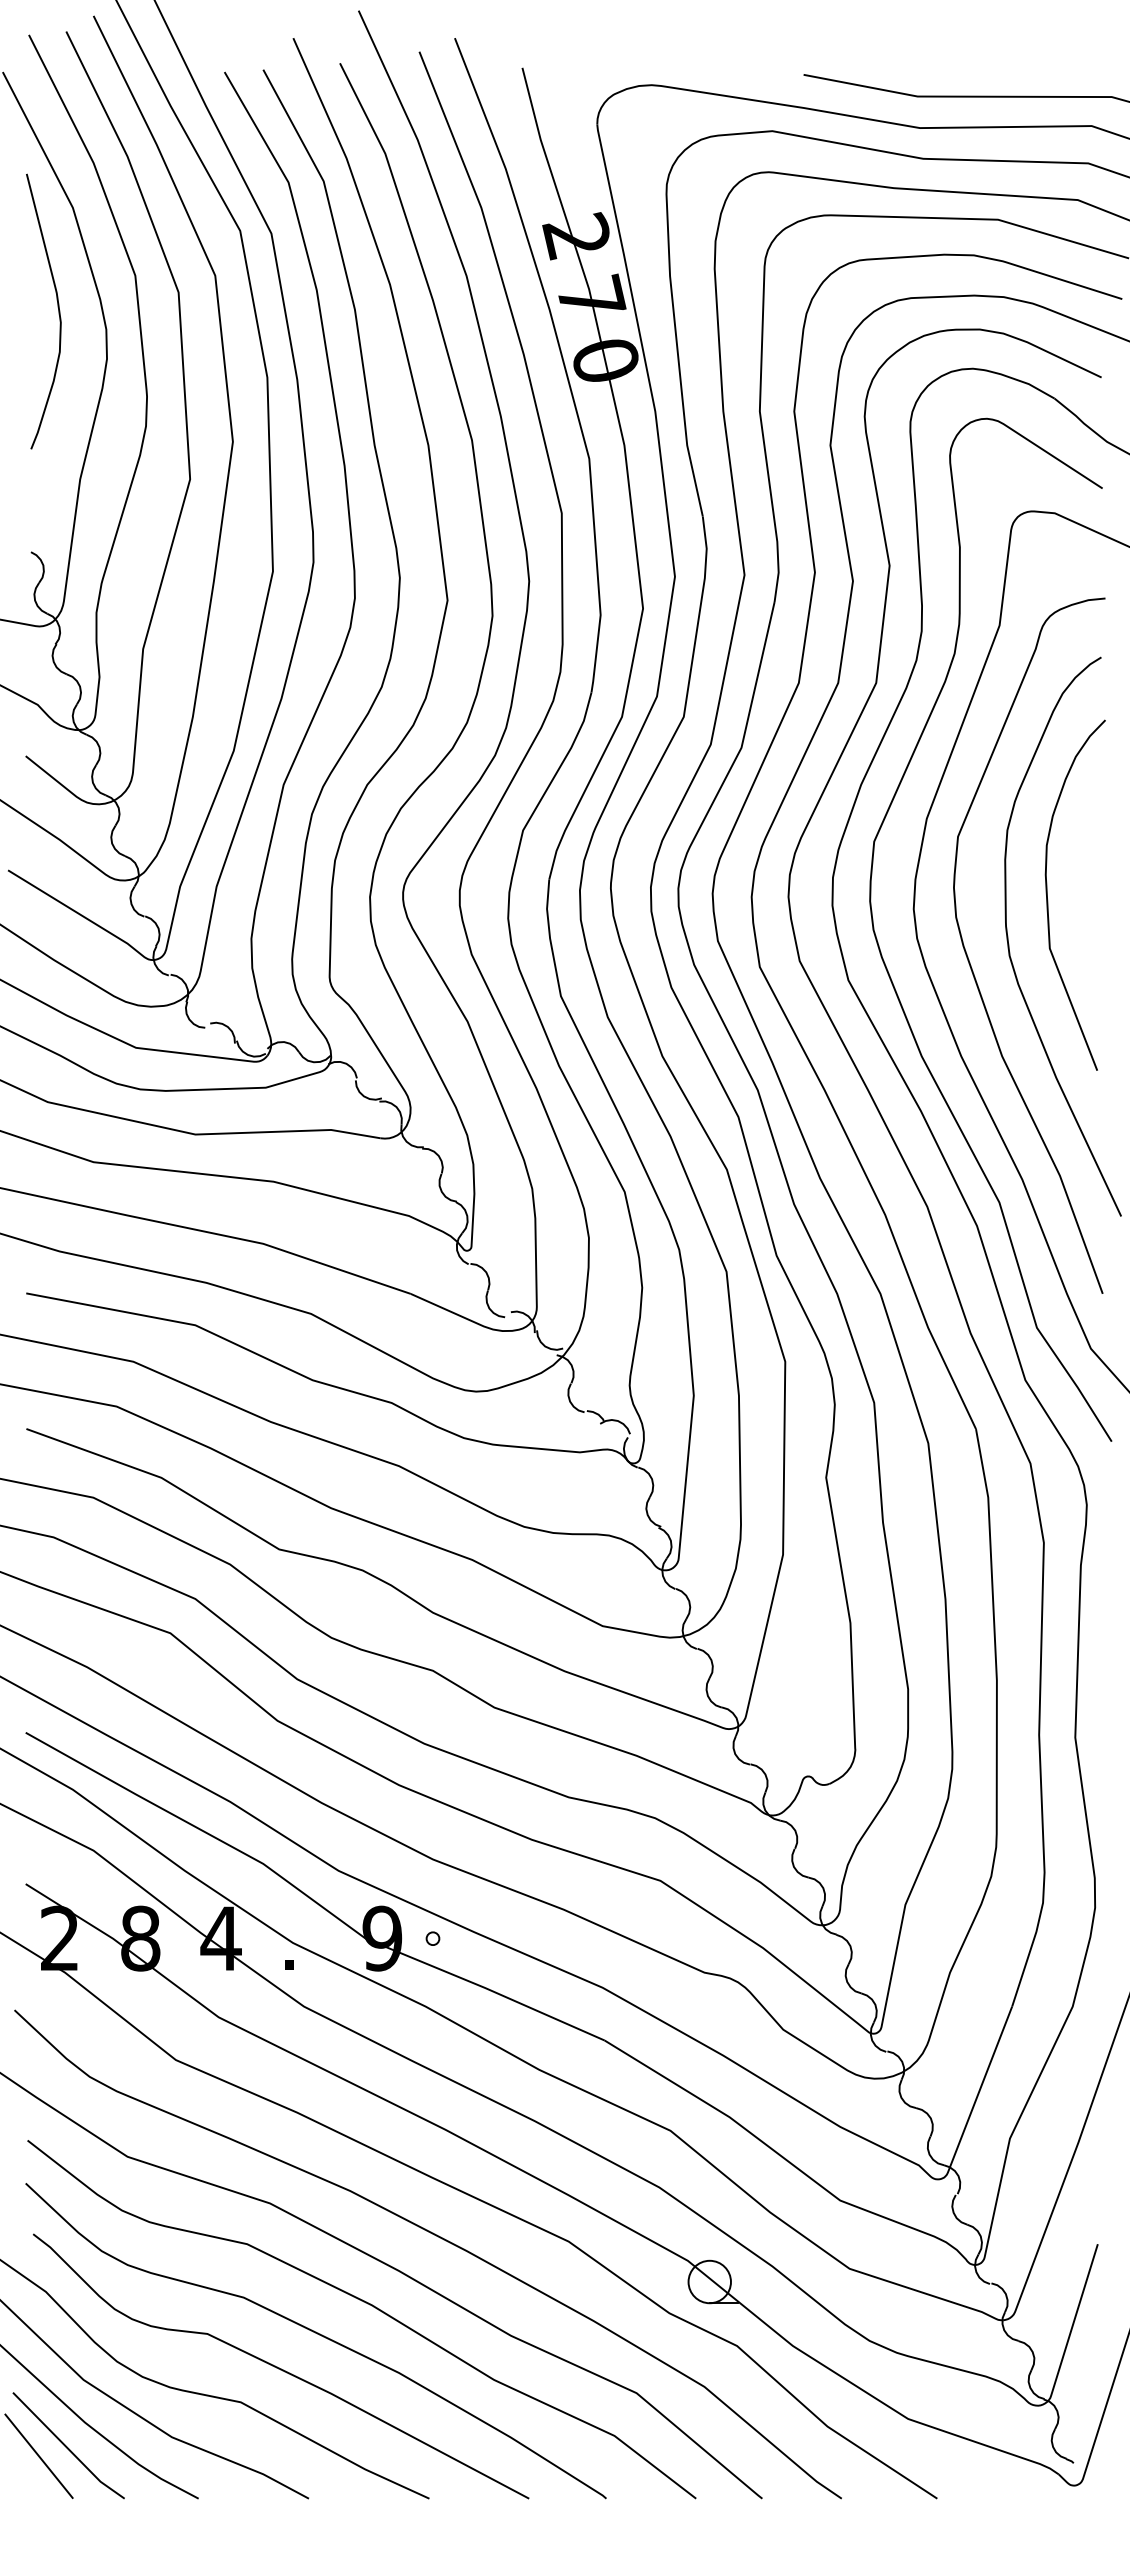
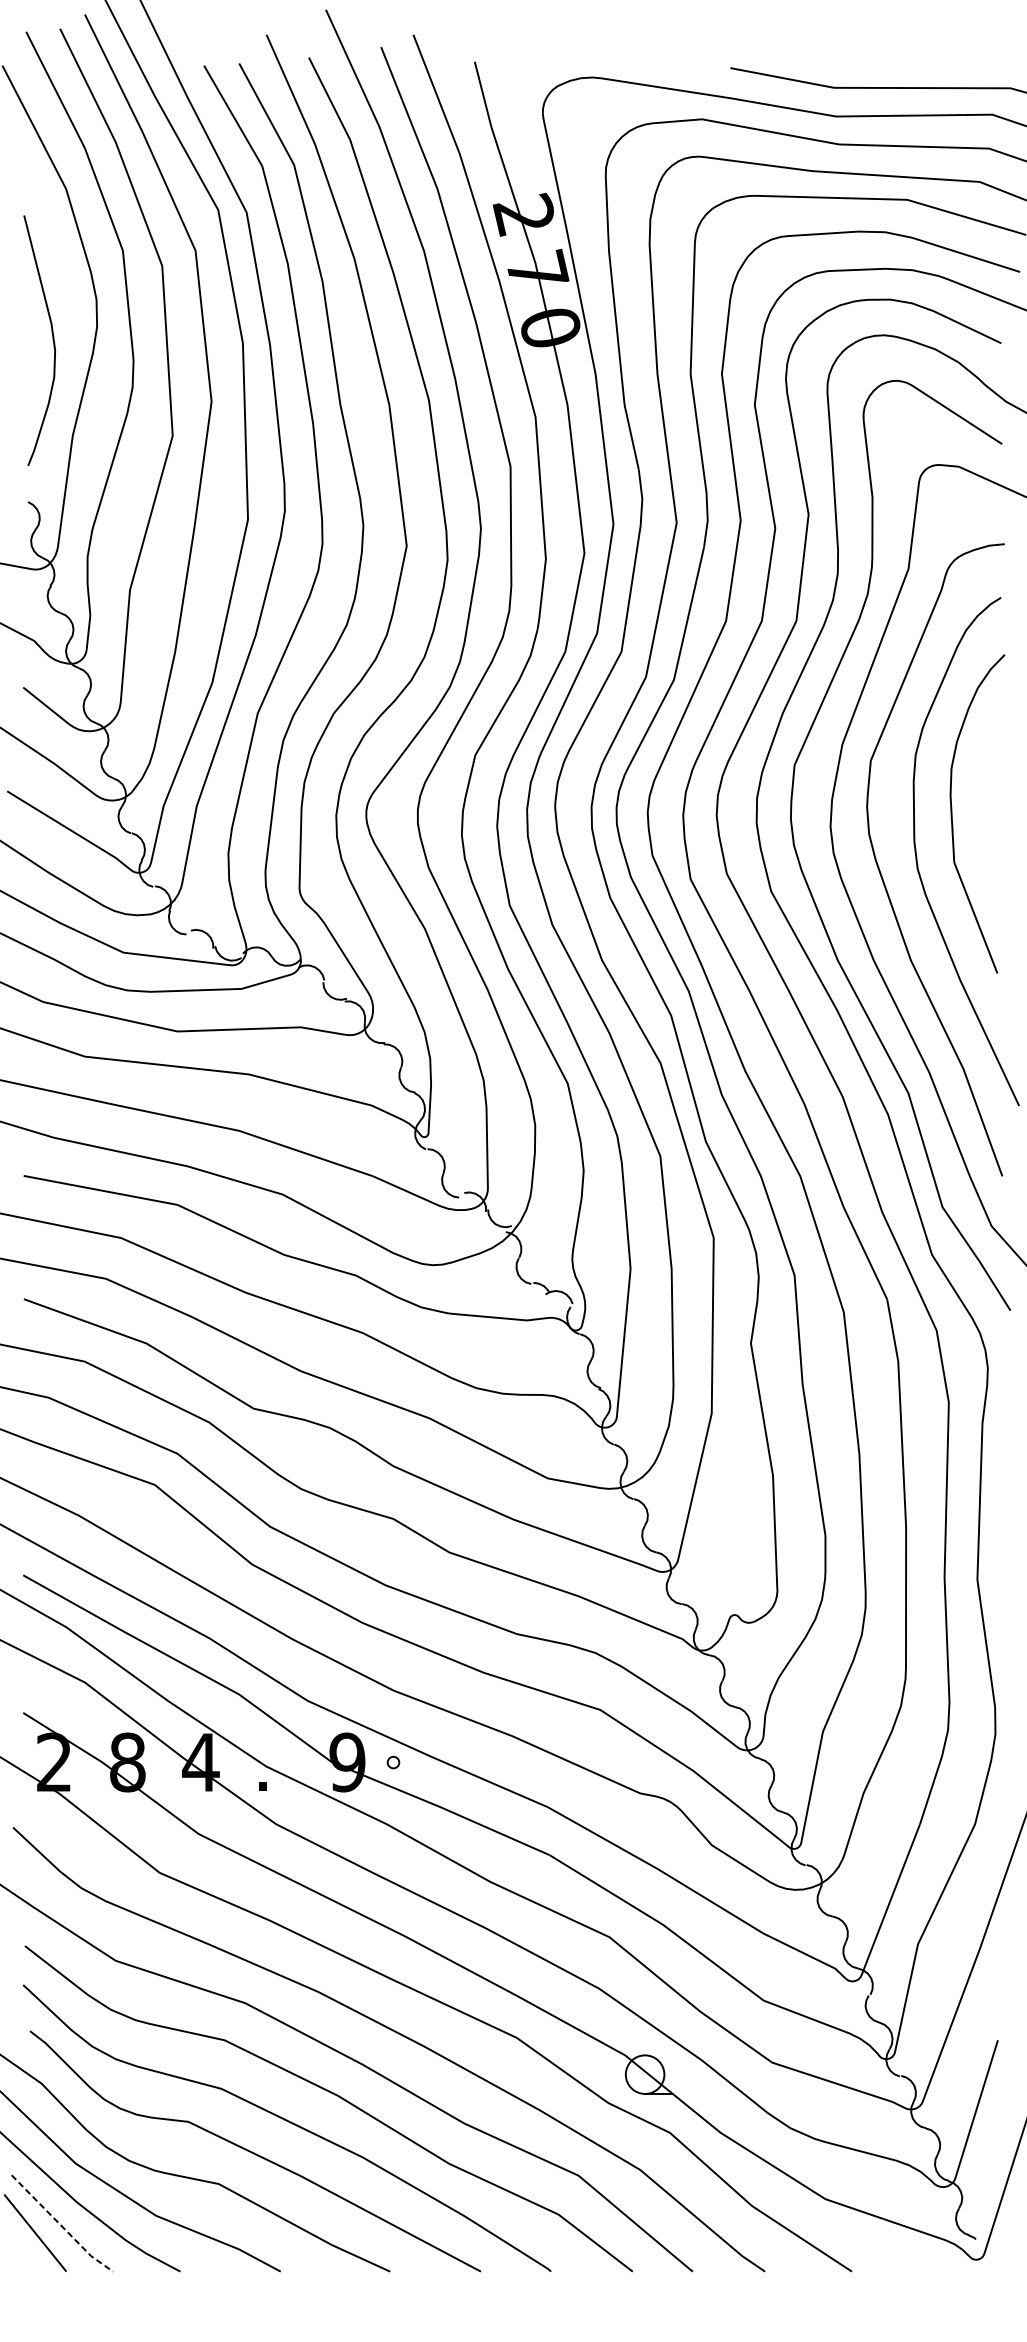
curve: (57, 307) -> (52, 336), moved
line: (67, 2448) -> (61, 2226), solid -> dashed

